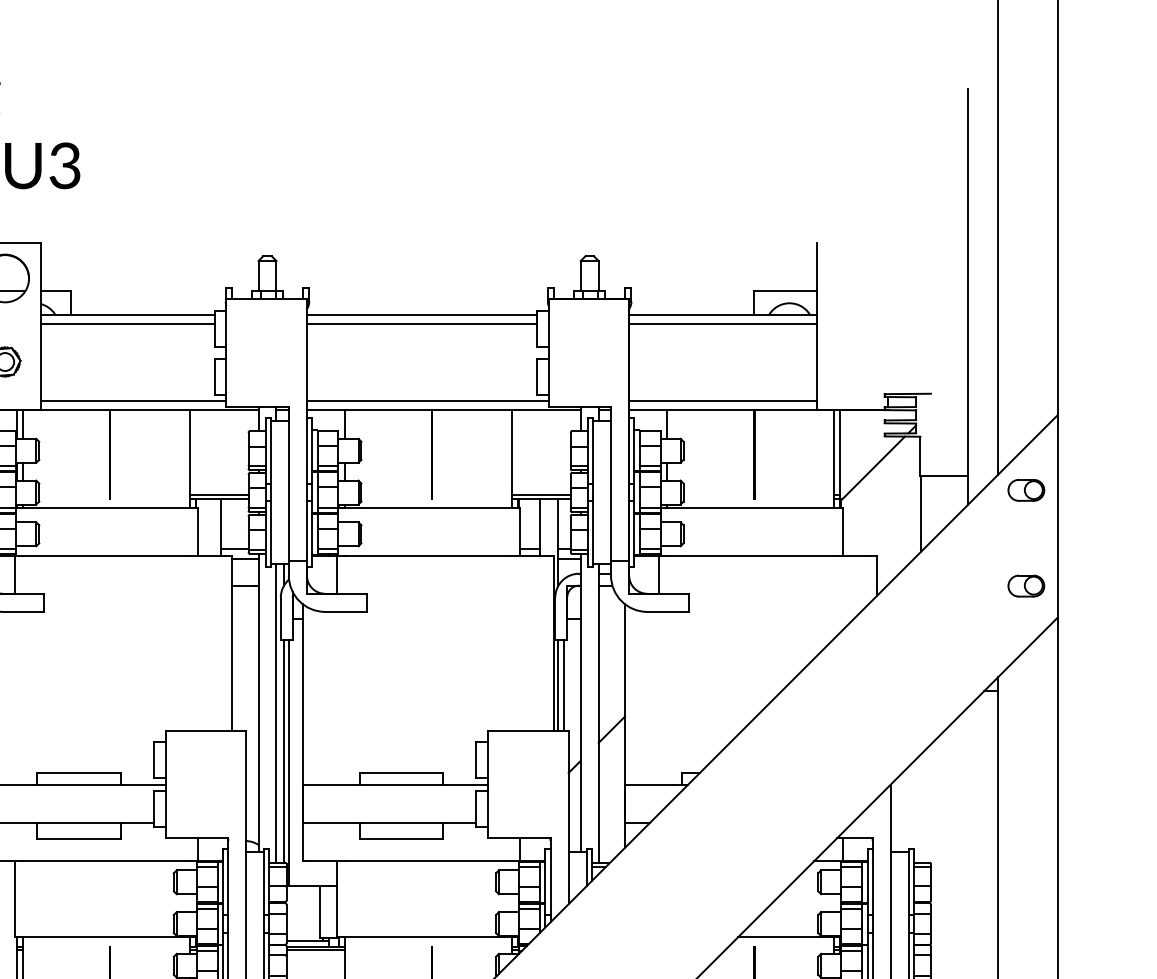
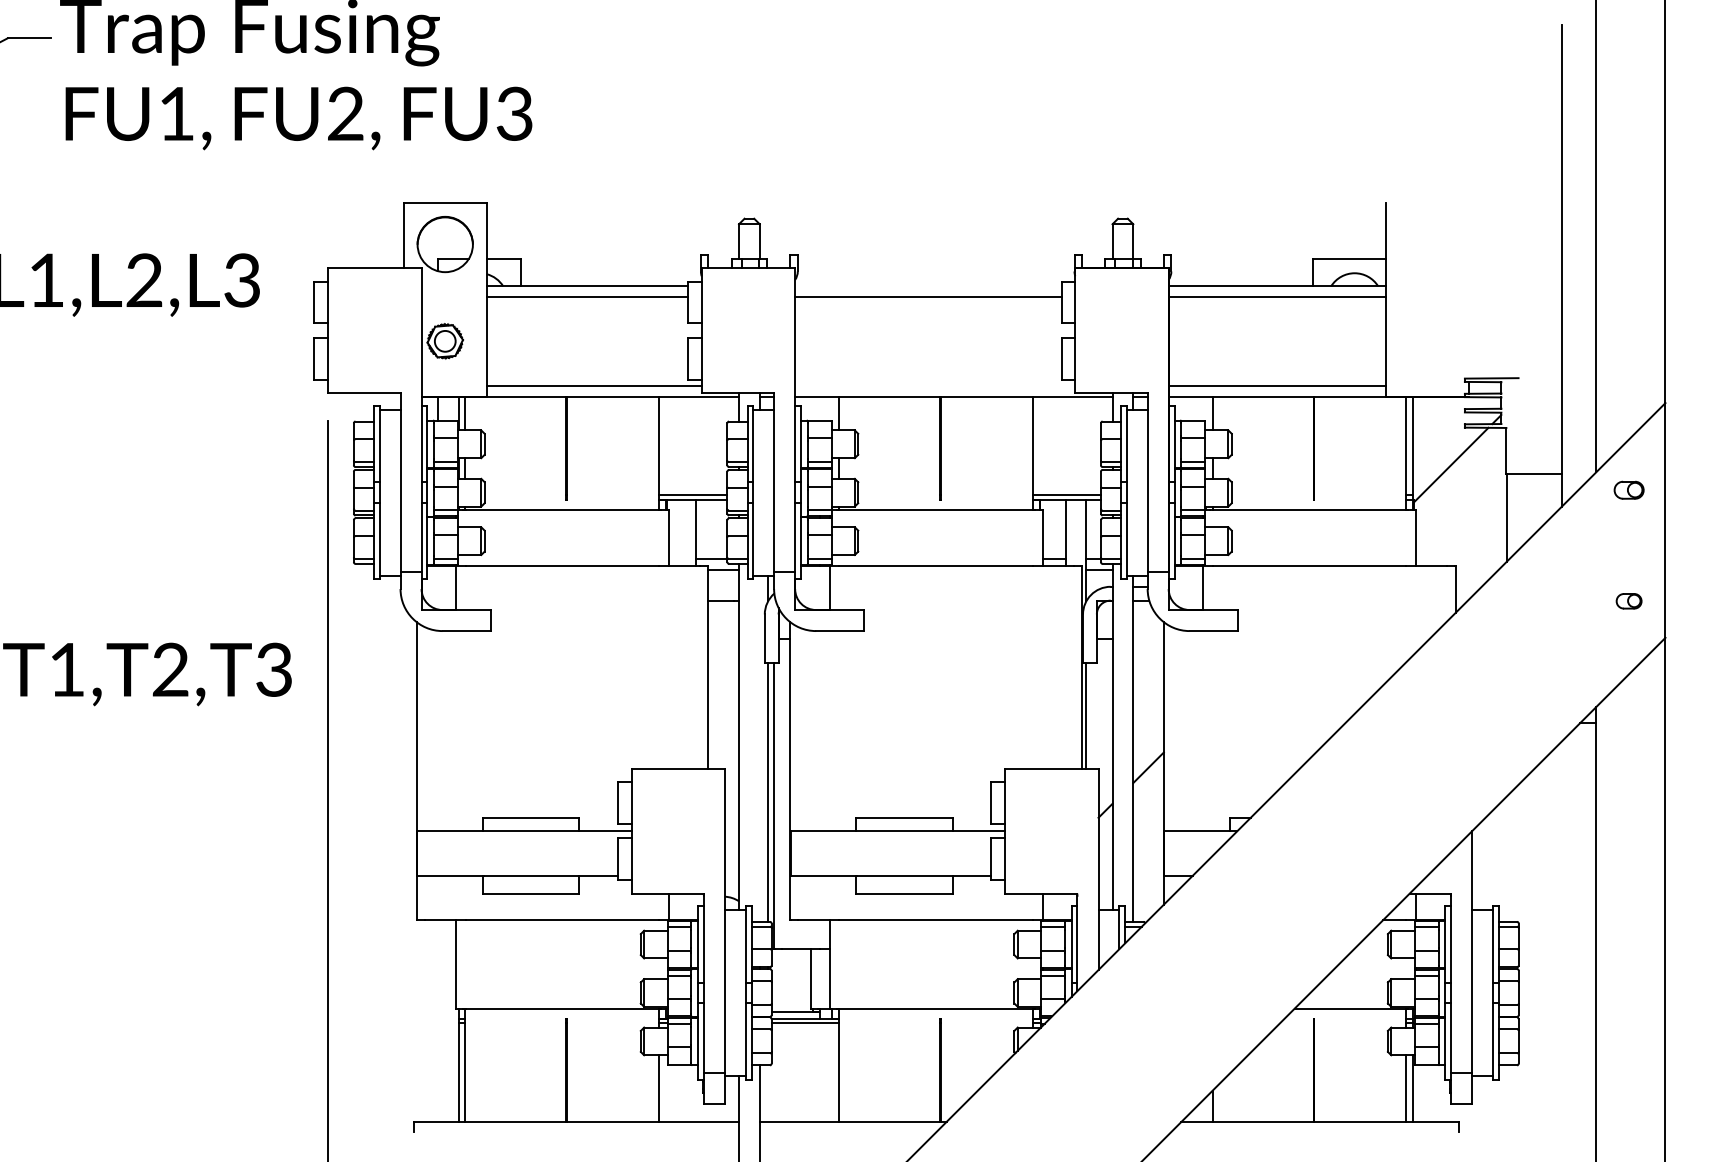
line: (421, 314) -> (928, 286), removed
line: (428, 400) -> (935, 386), removed
part: (1025, 490) -> (1628, 490), size x0.7
part: (1025, 586) -> (1628, 601), size x0.6
line: (563, 684) -> (1092, 715), removed
line: (276, 713) -> (759, 748), removed

